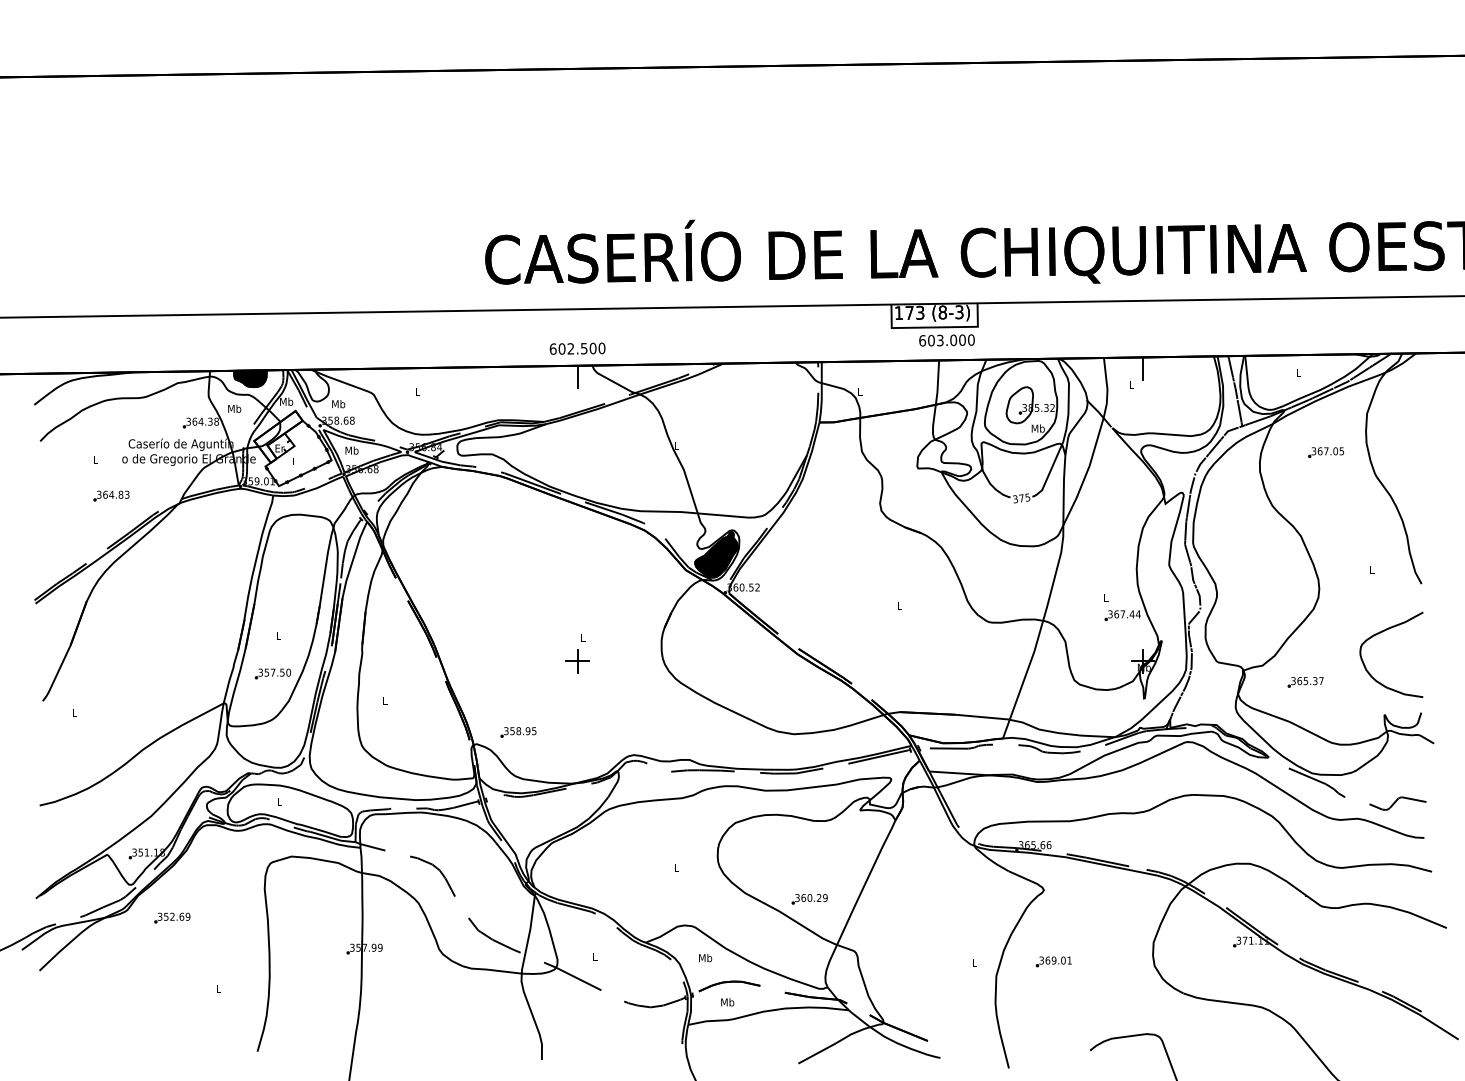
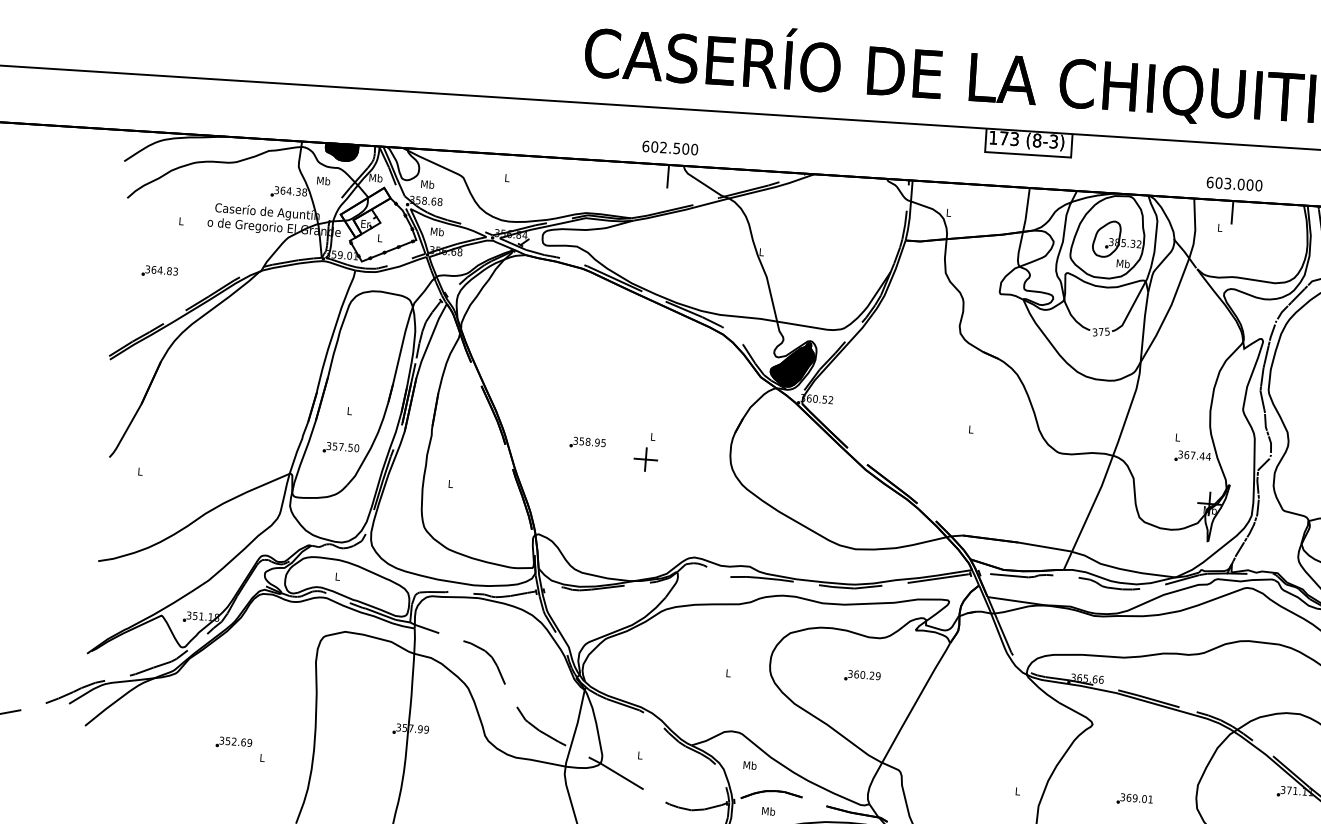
text: (946, 340) -> (1234, 184), moved
text: (111, 495) -> (159, 271), moved
text: (518, 732) -> (587, 443), moved
text: (809, 899) -> (862, 676), moved
text: (172, 917) -> (234, 742), moved
text: (1053, 961) -> (1134, 799), moved

